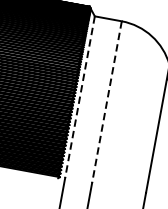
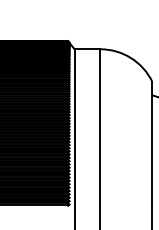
line: (80, 96) -> (74, 126), dashed -> solid
line: (107, 101) -> (100, 126), dashed -> solid

